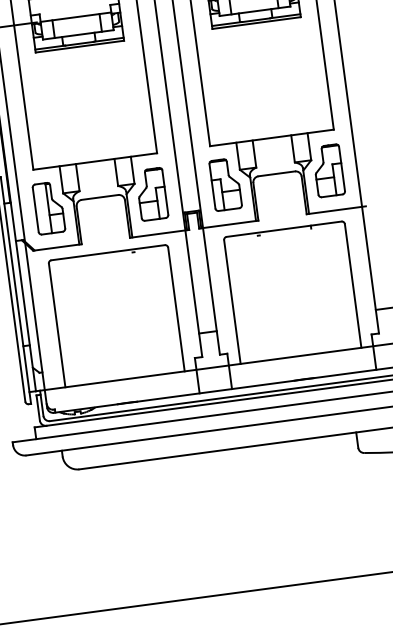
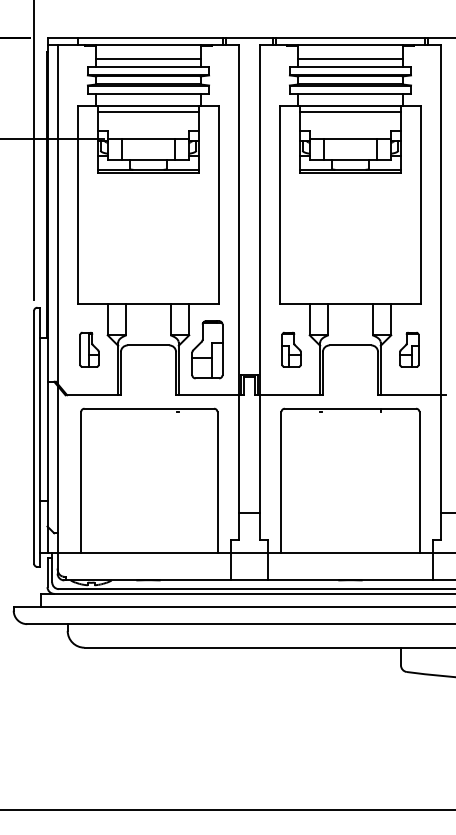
part: (328, 170) -> (409, 349), size x0.6
part: (225, 184) -> (291, 349), size x0.6
part: (48, 207) -> (89, 349), size x0.6

